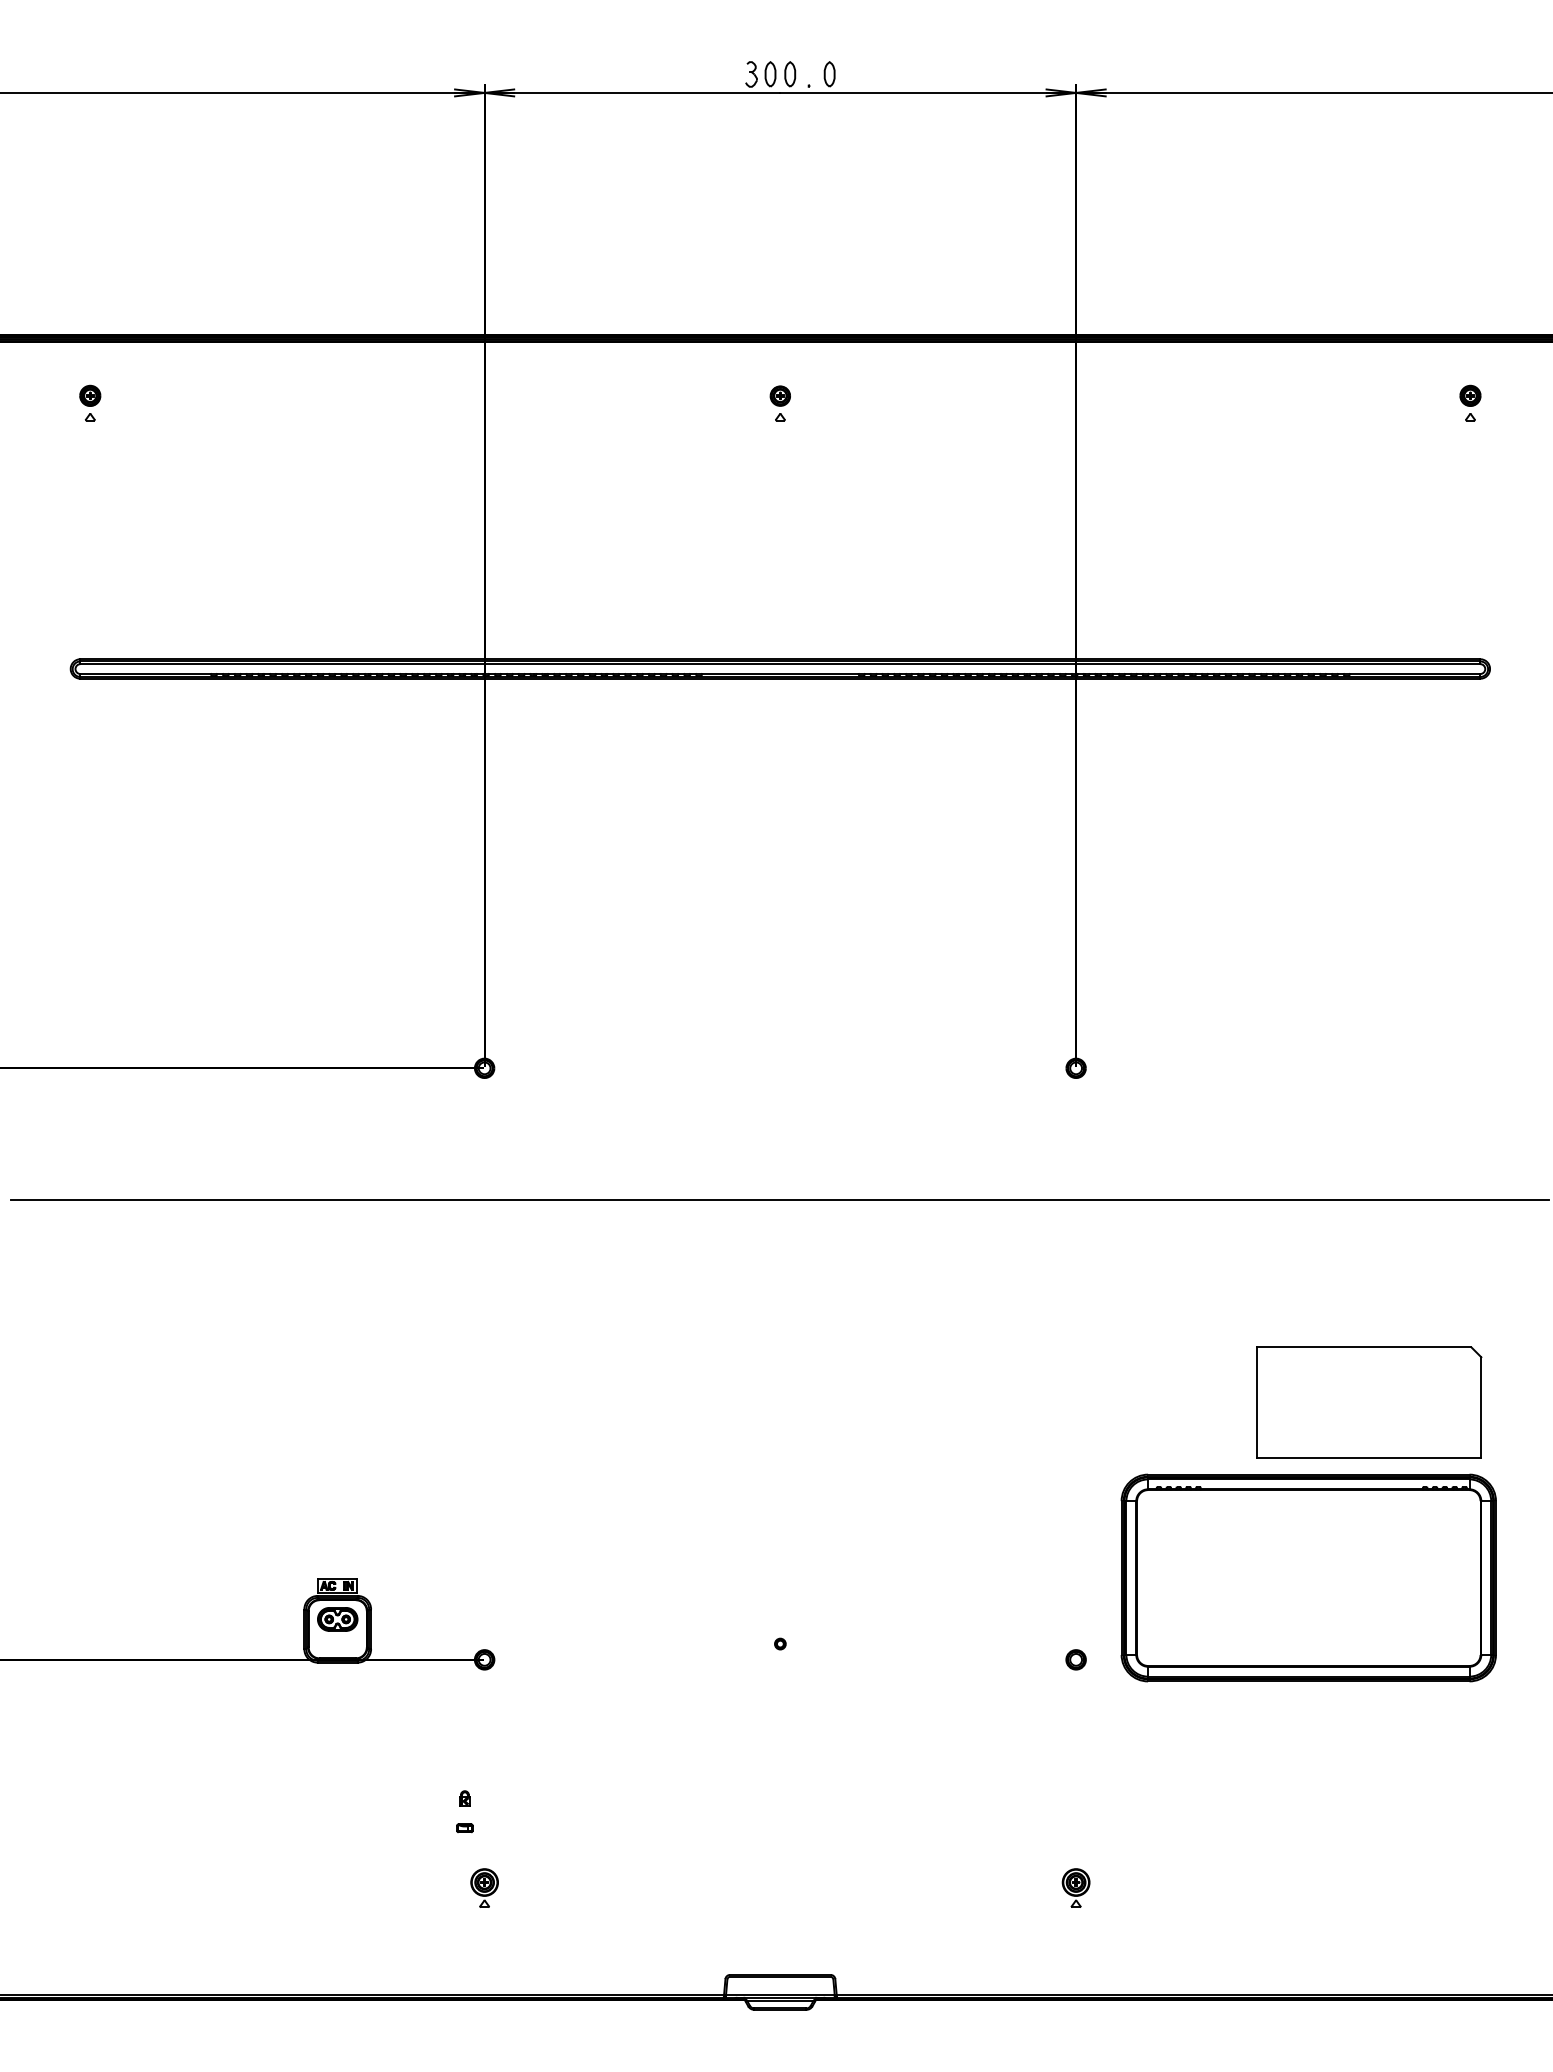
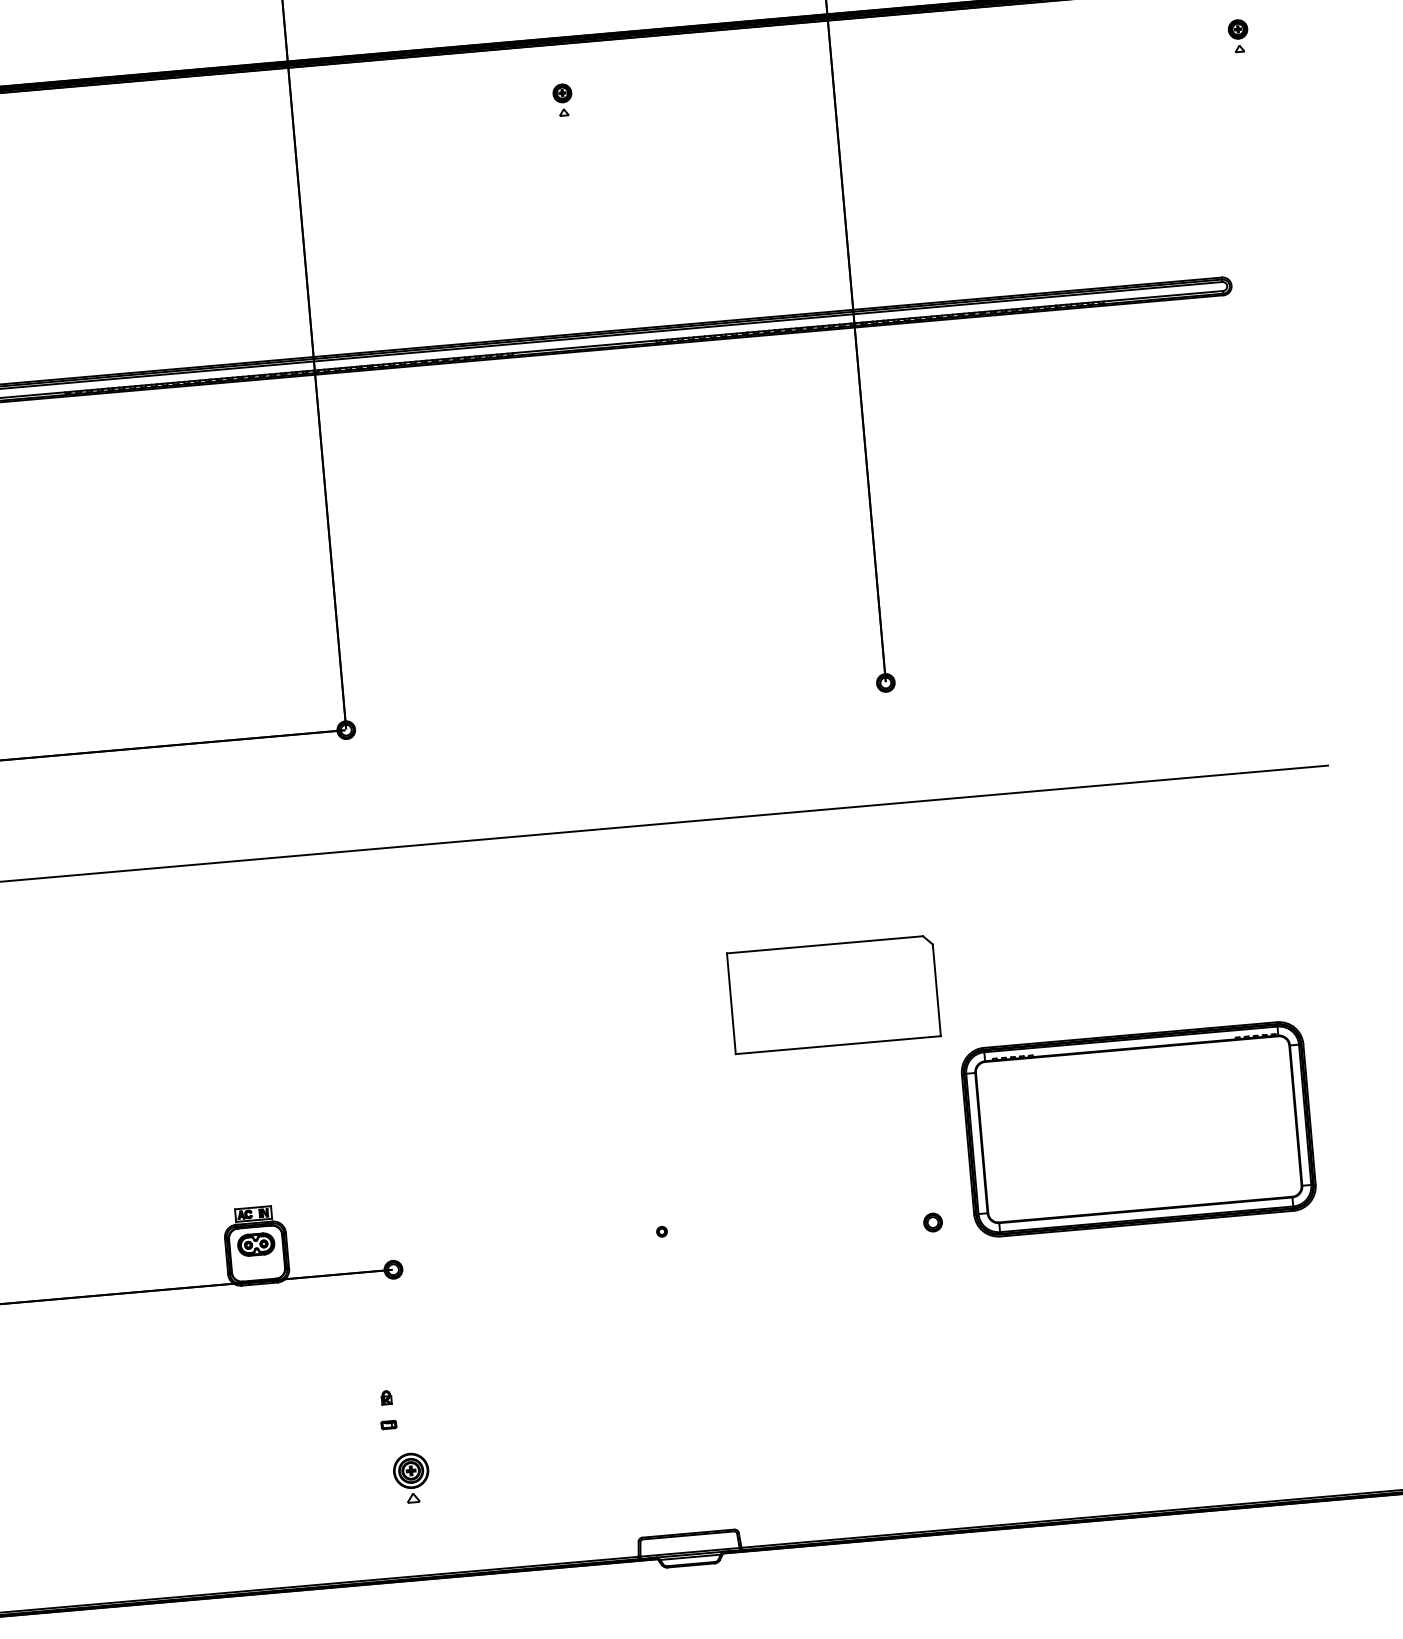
part: (1470, 402) -> (1238, 35), moved
part: (1369, 1402) -> (834, 994), moved
part: (484, 1887) -> (411, 1477), size x1.4
part: (1075, 1887) -> (950, 1430), removed

